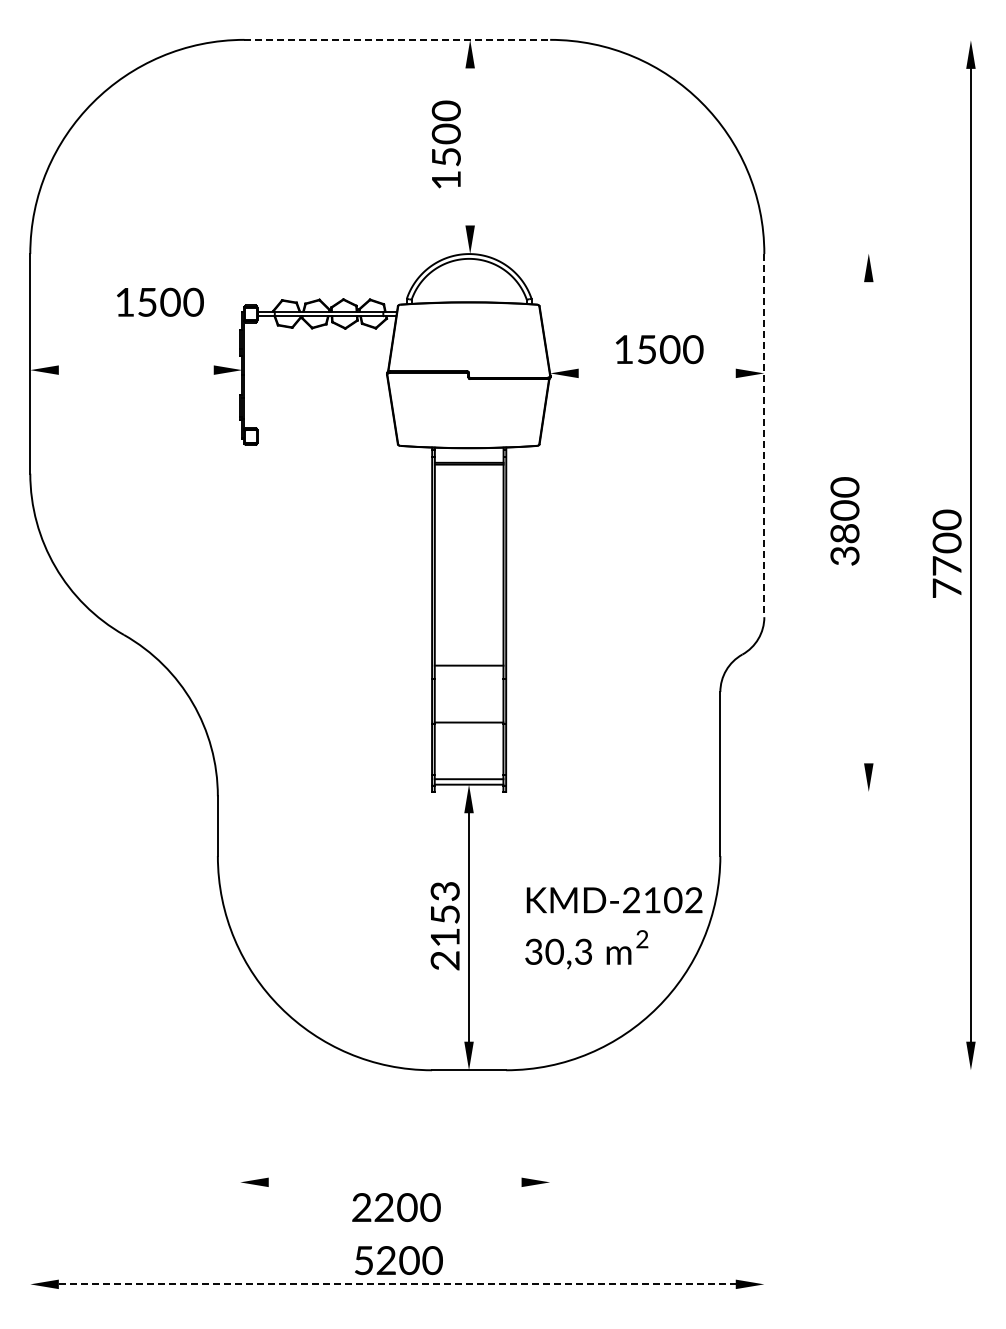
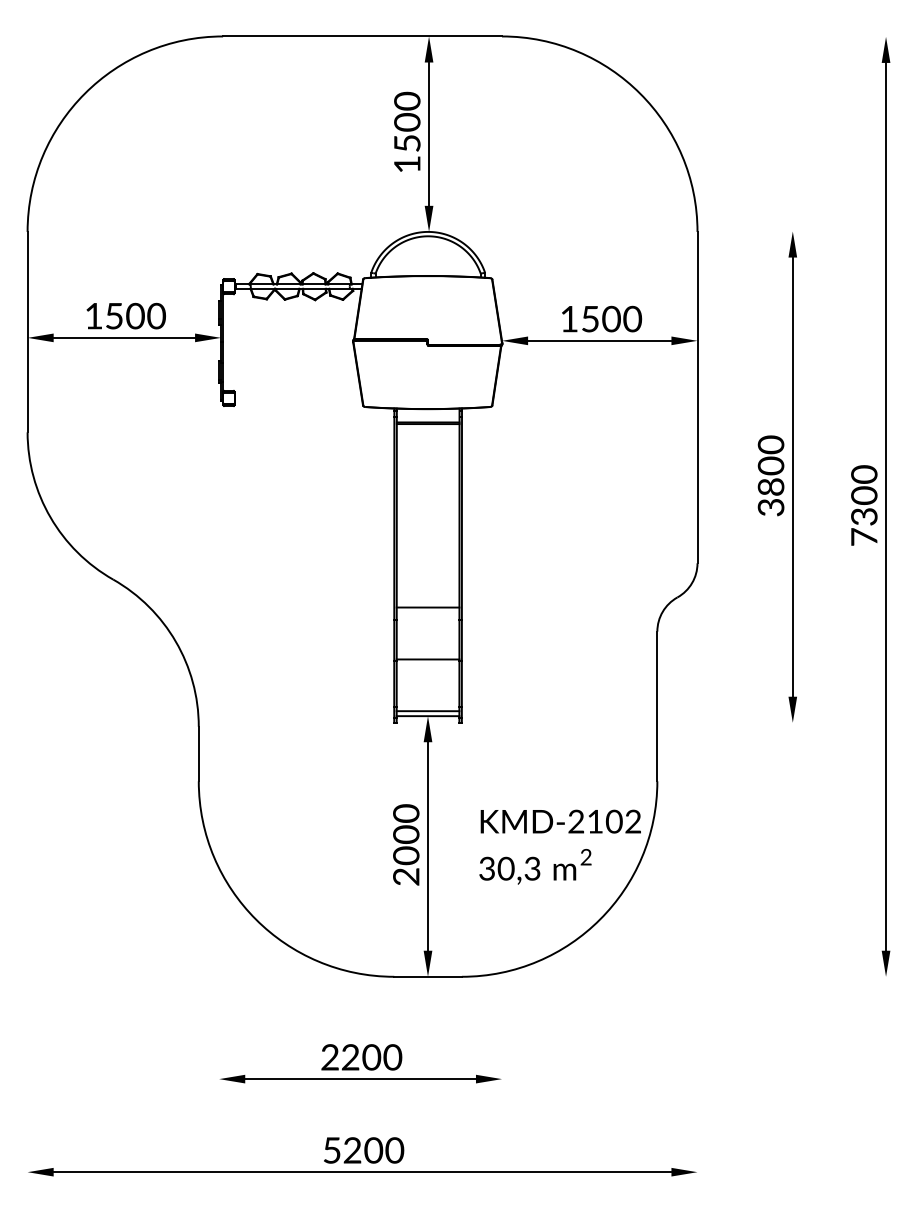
line: (397, 39) -> (362, 36), dashed -> solid
line: (470, 146) -> (429, 133), added
text: (160, 301) -> (126, 315), moved
line: (135, 370) -> (123, 338), added
line: (656, 373) -> (599, 340), added
line: (764, 435) -> (697, 397), dashed -> solid
line: (868, 522) -> (792, 476), added
text: (946, 565) -> (863, 516), 700 -> 300
text: (444, 914) -> (405, 834), 2153 -> 2000
line: (394, 1182) -> (359, 1079), added
text: (396, 1207) -> (361, 1057), moved
line: (397, 1284) -> (362, 1172), dashed -> solid

